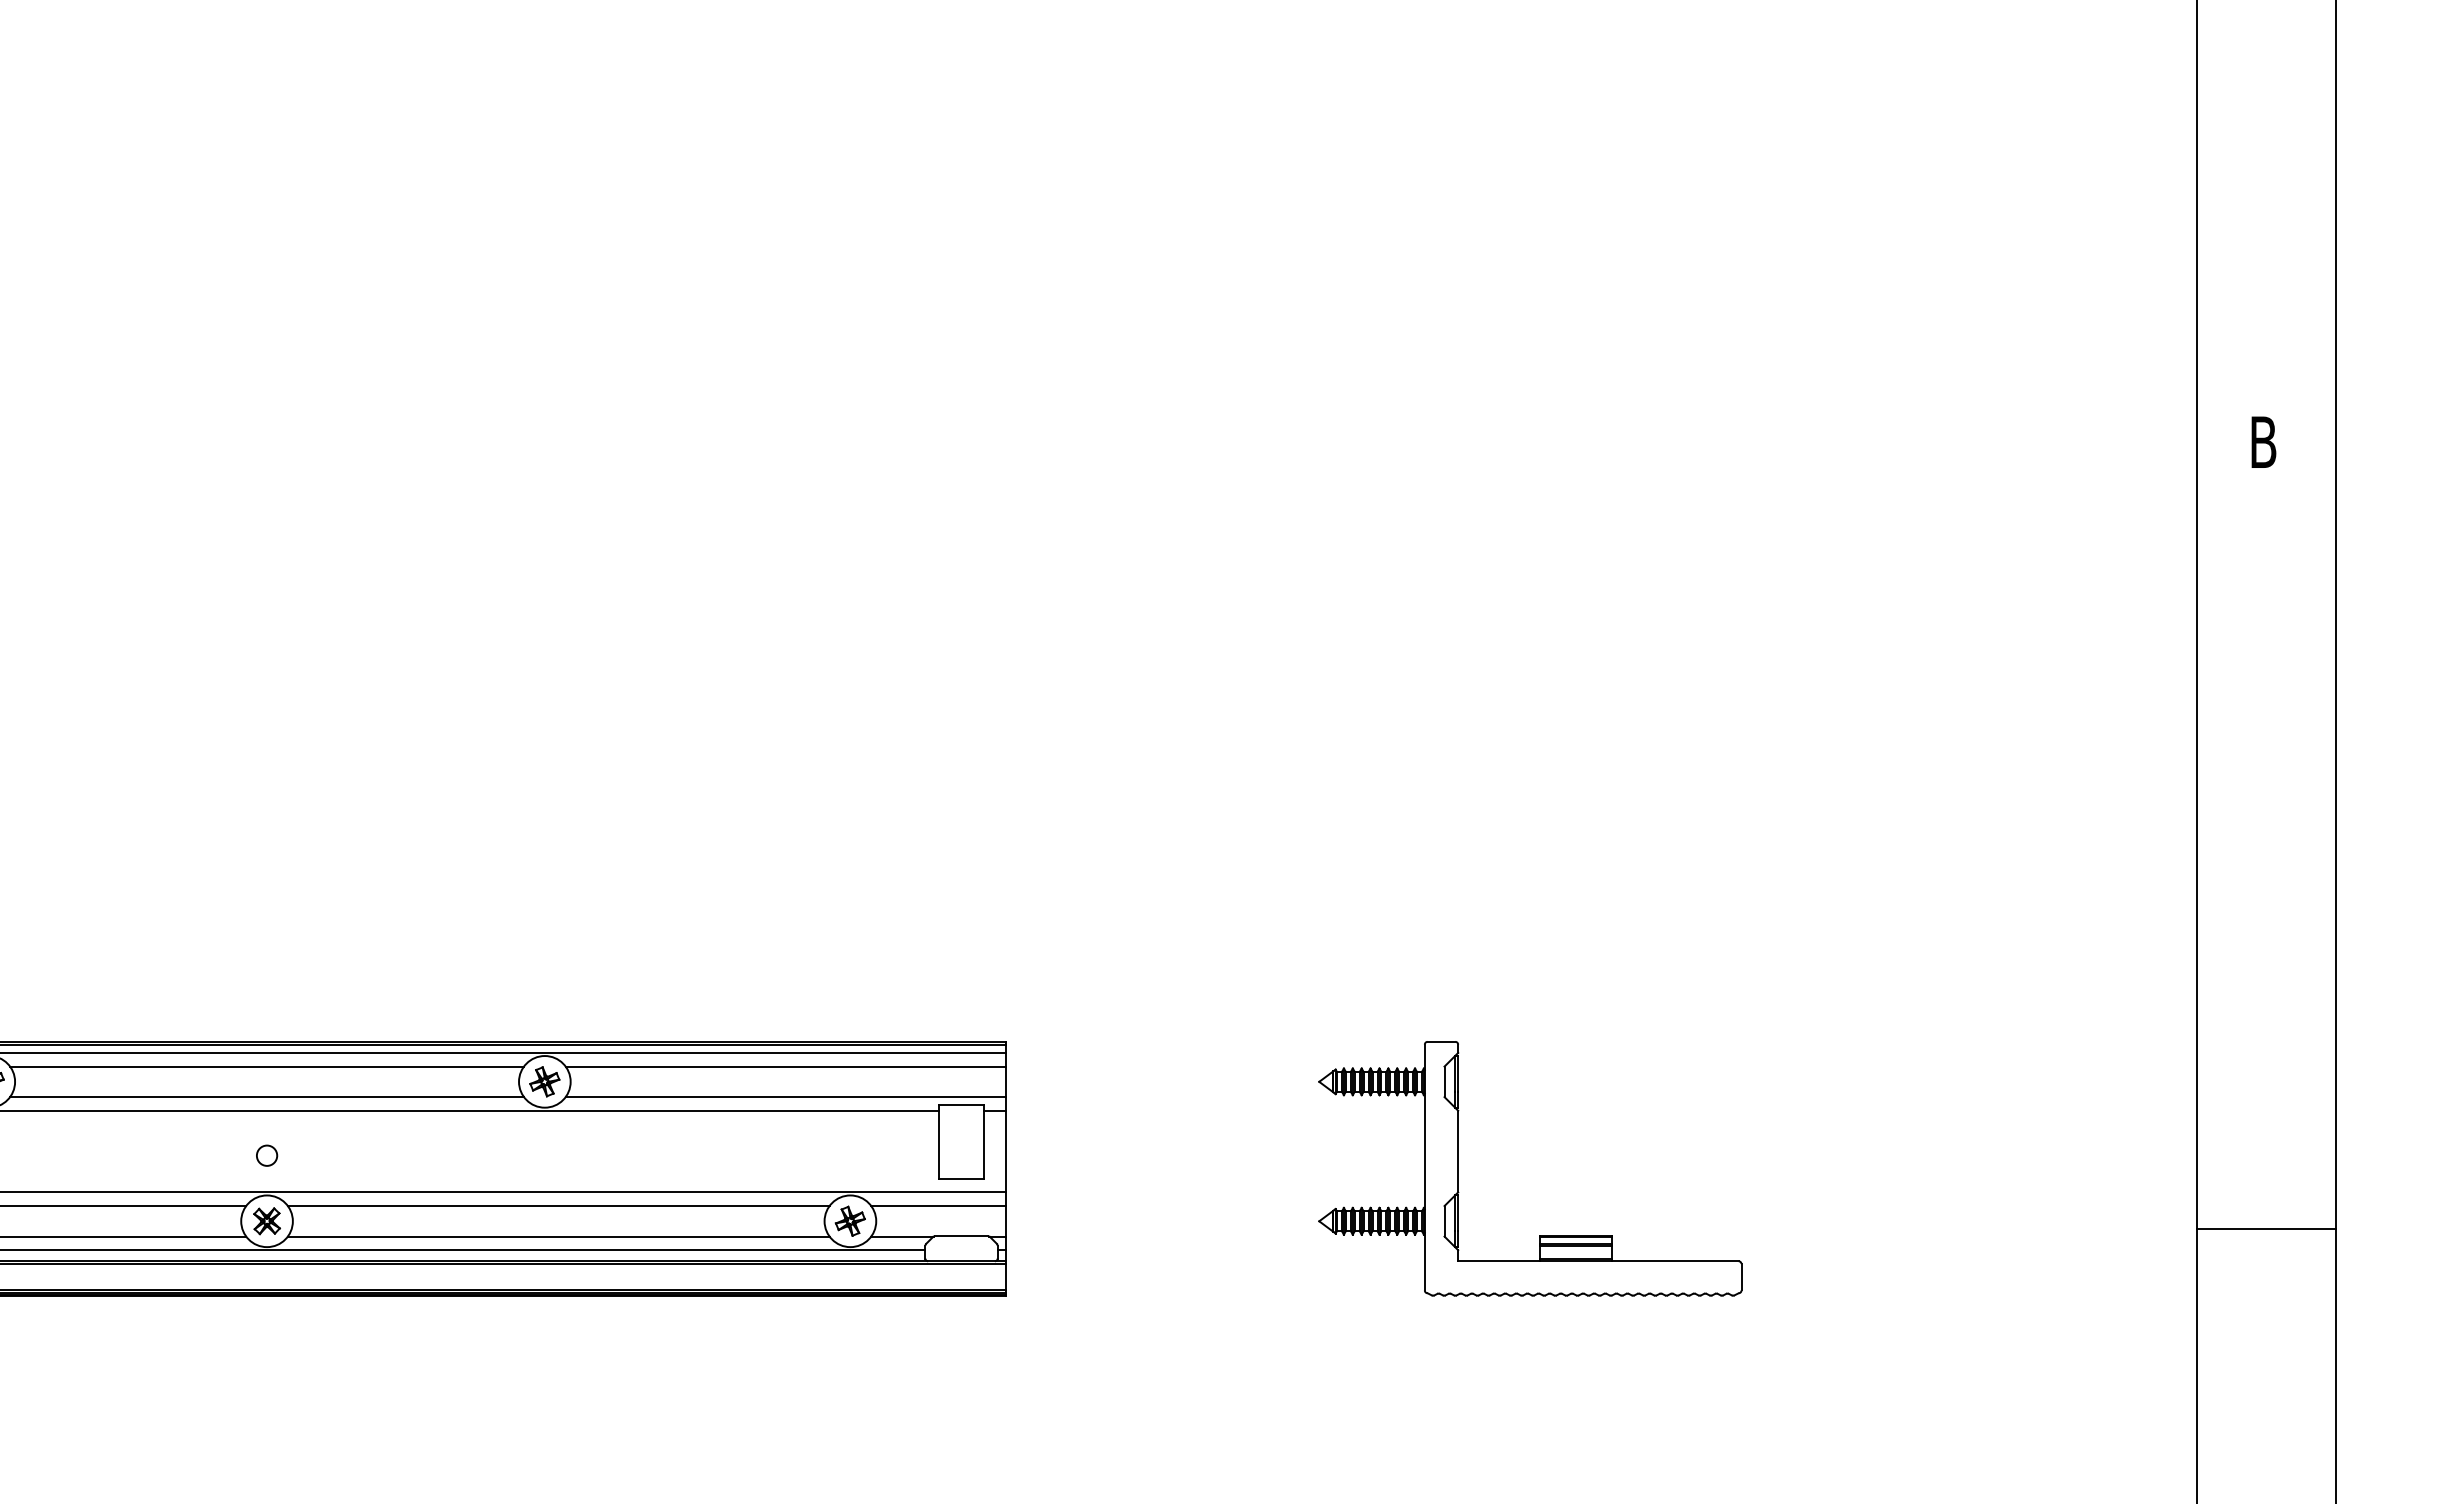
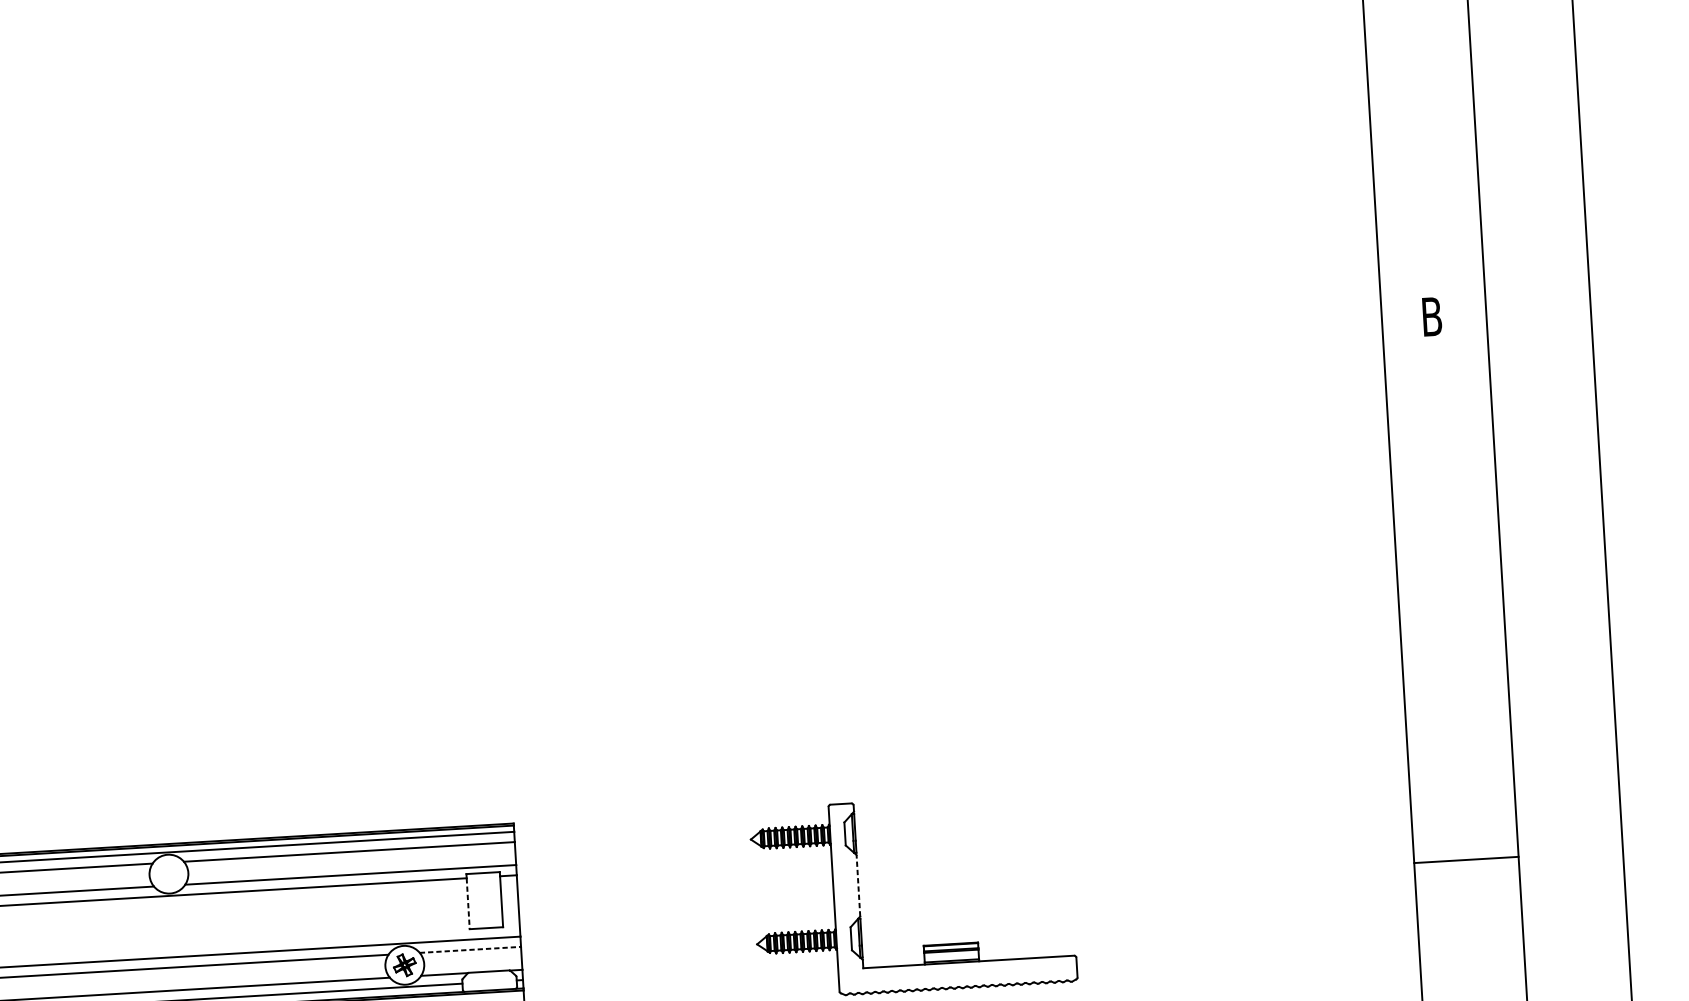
part: (544, 1081) -> (168, 873), removed
line: (939, 1144) -> (468, 903), solid -> dashed
line: (1458, 1151) -> (858, 885), solid -> dashed
line: (939, 1206) -> (471, 950), solid -> dashed
line: (2265, 1229) -> (1465, 860), moved

